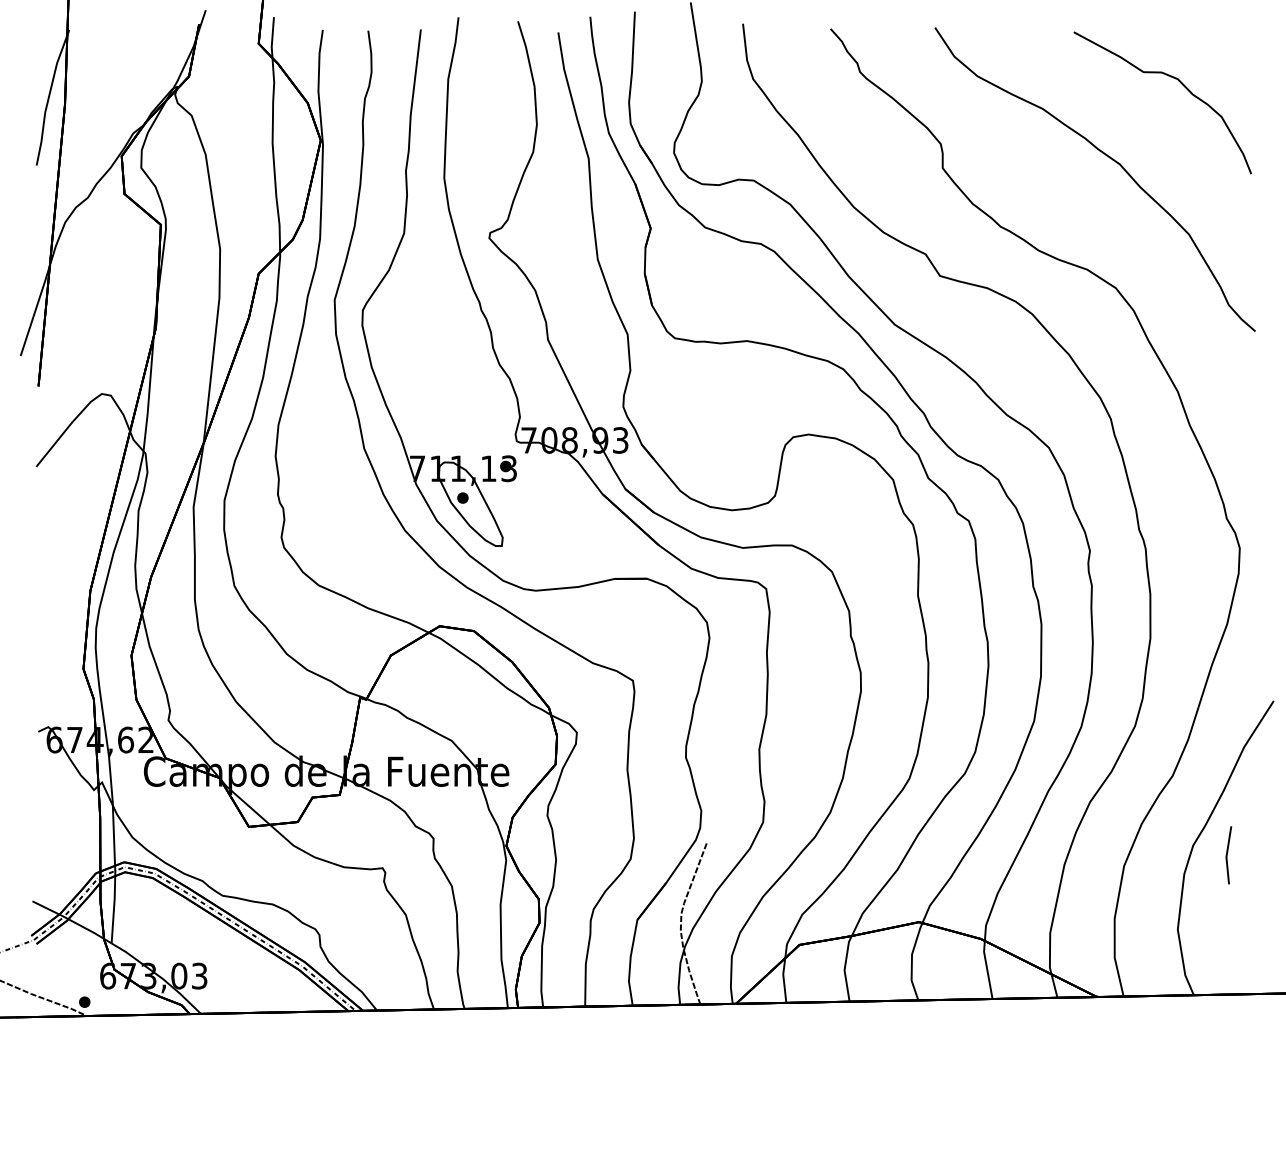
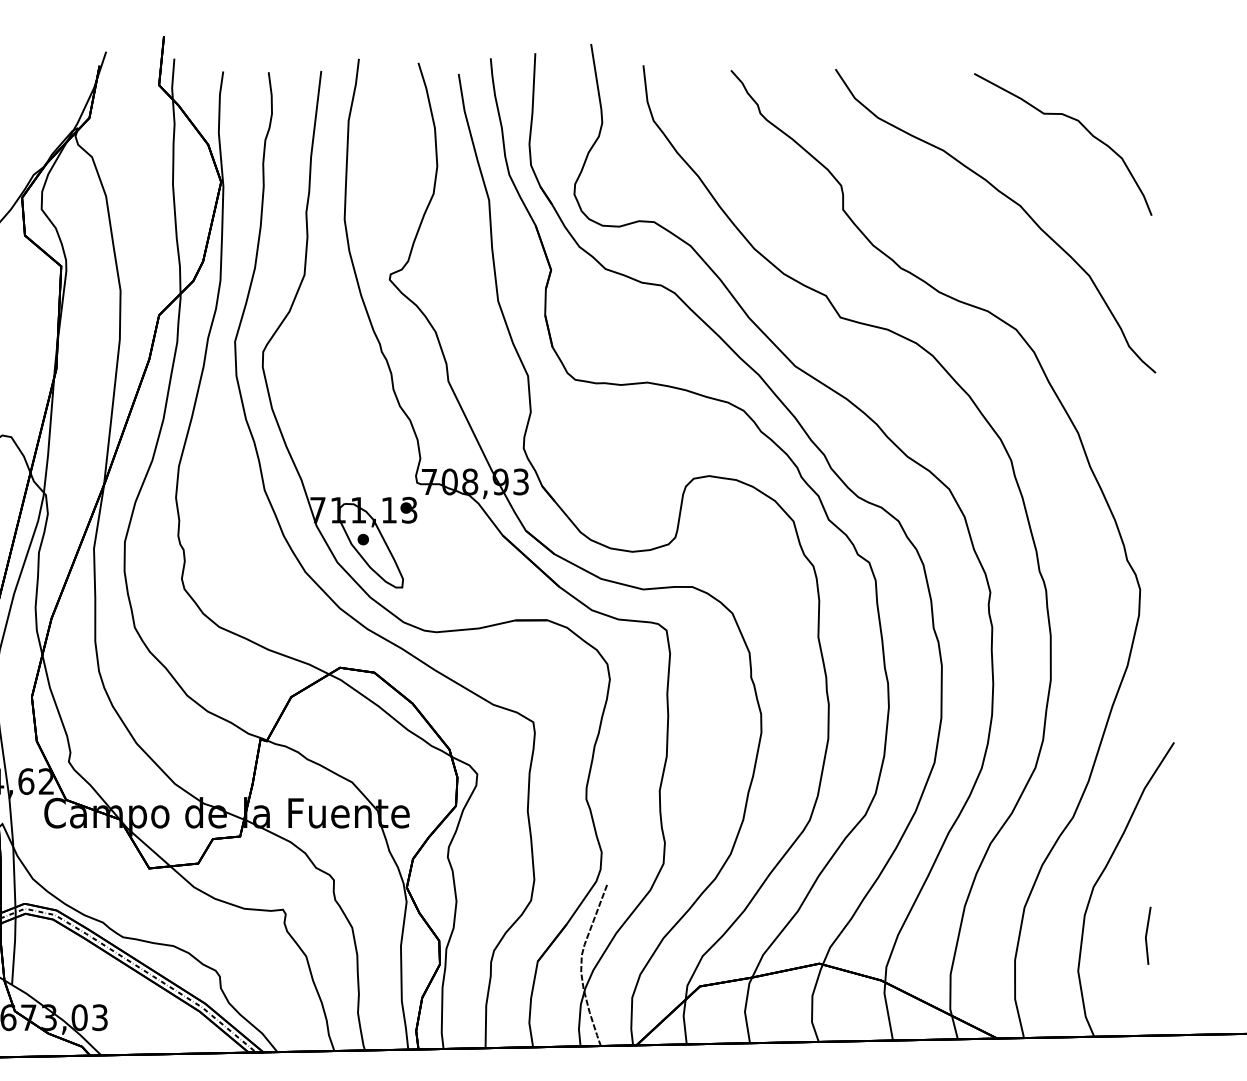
line: (1227, 855) -> (1146, 936), moved

